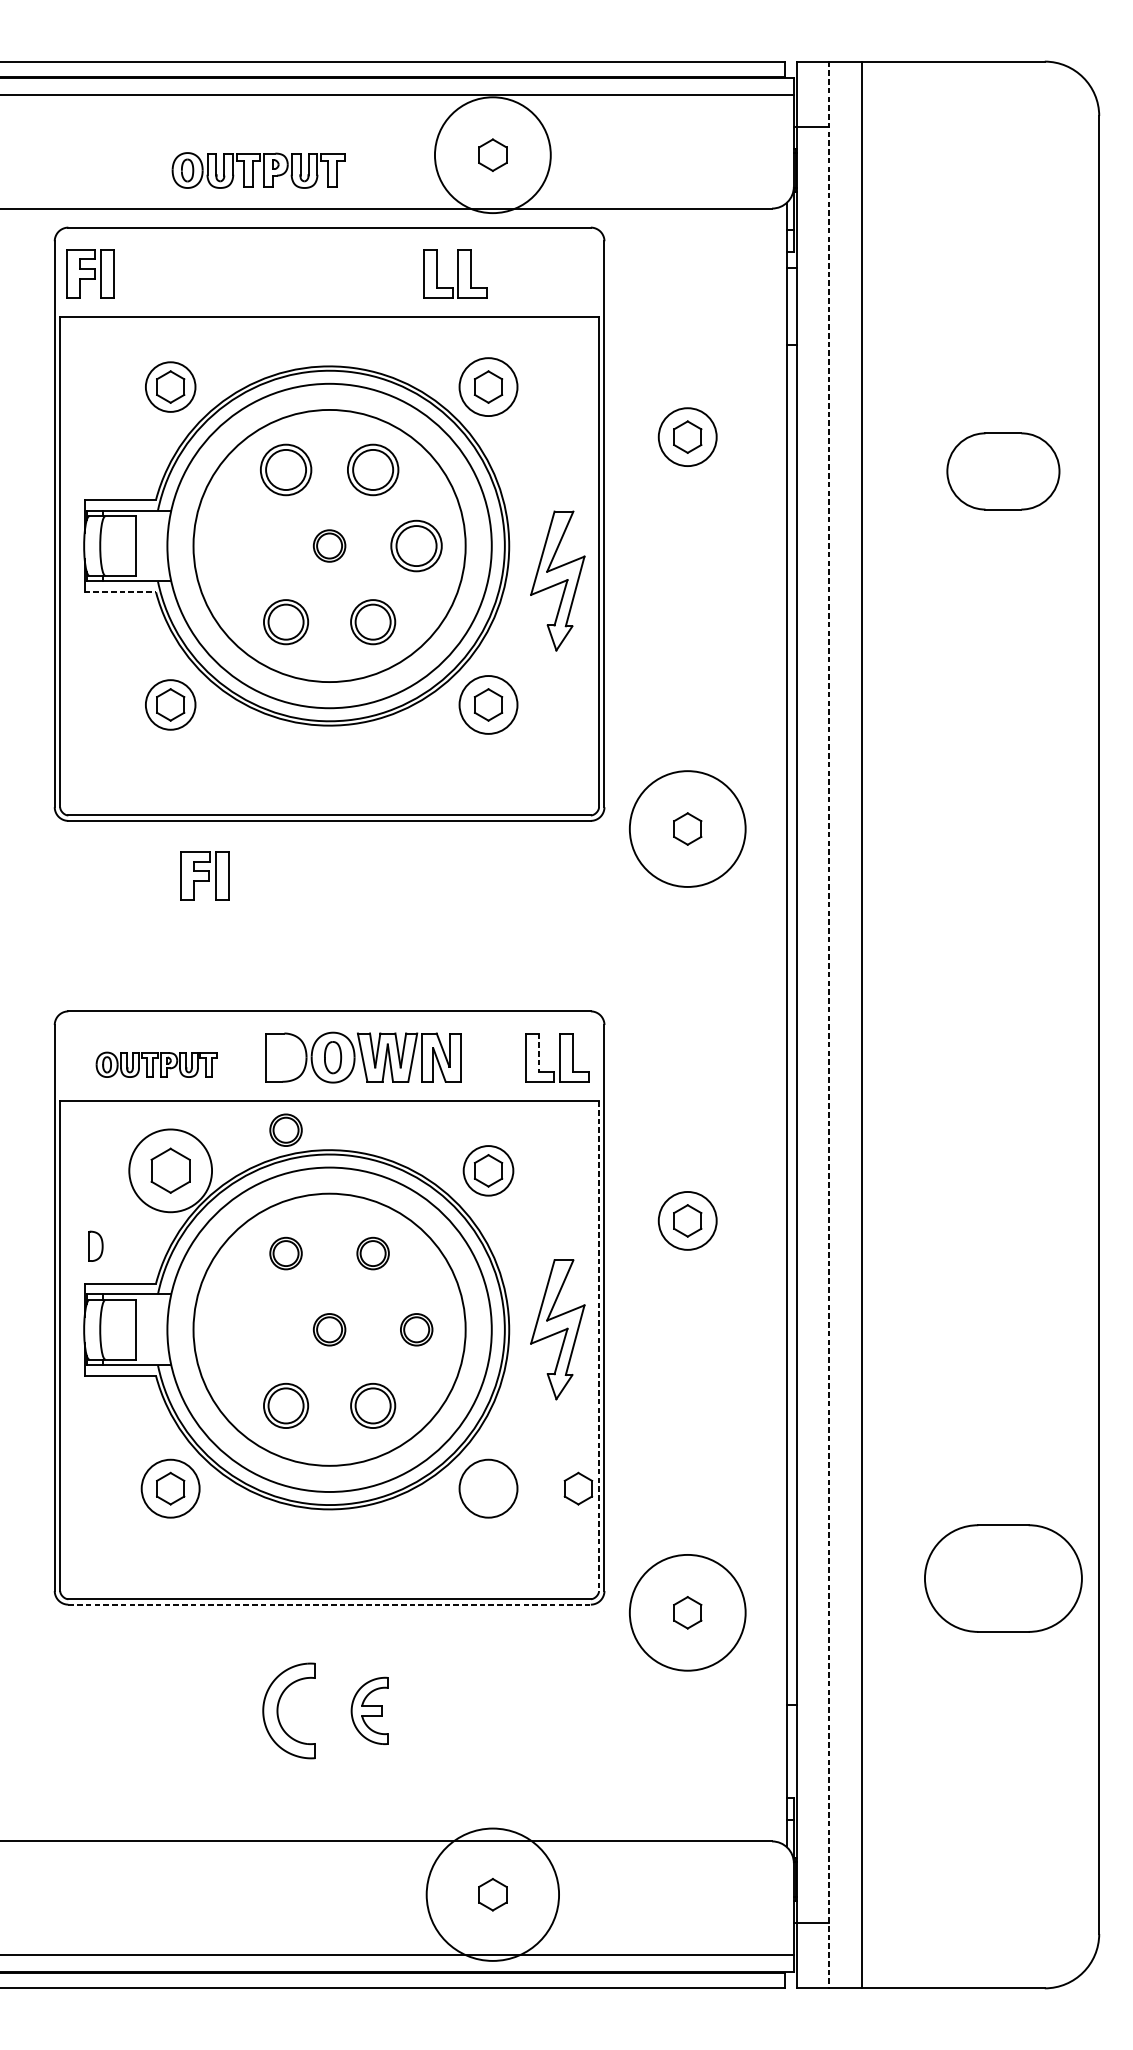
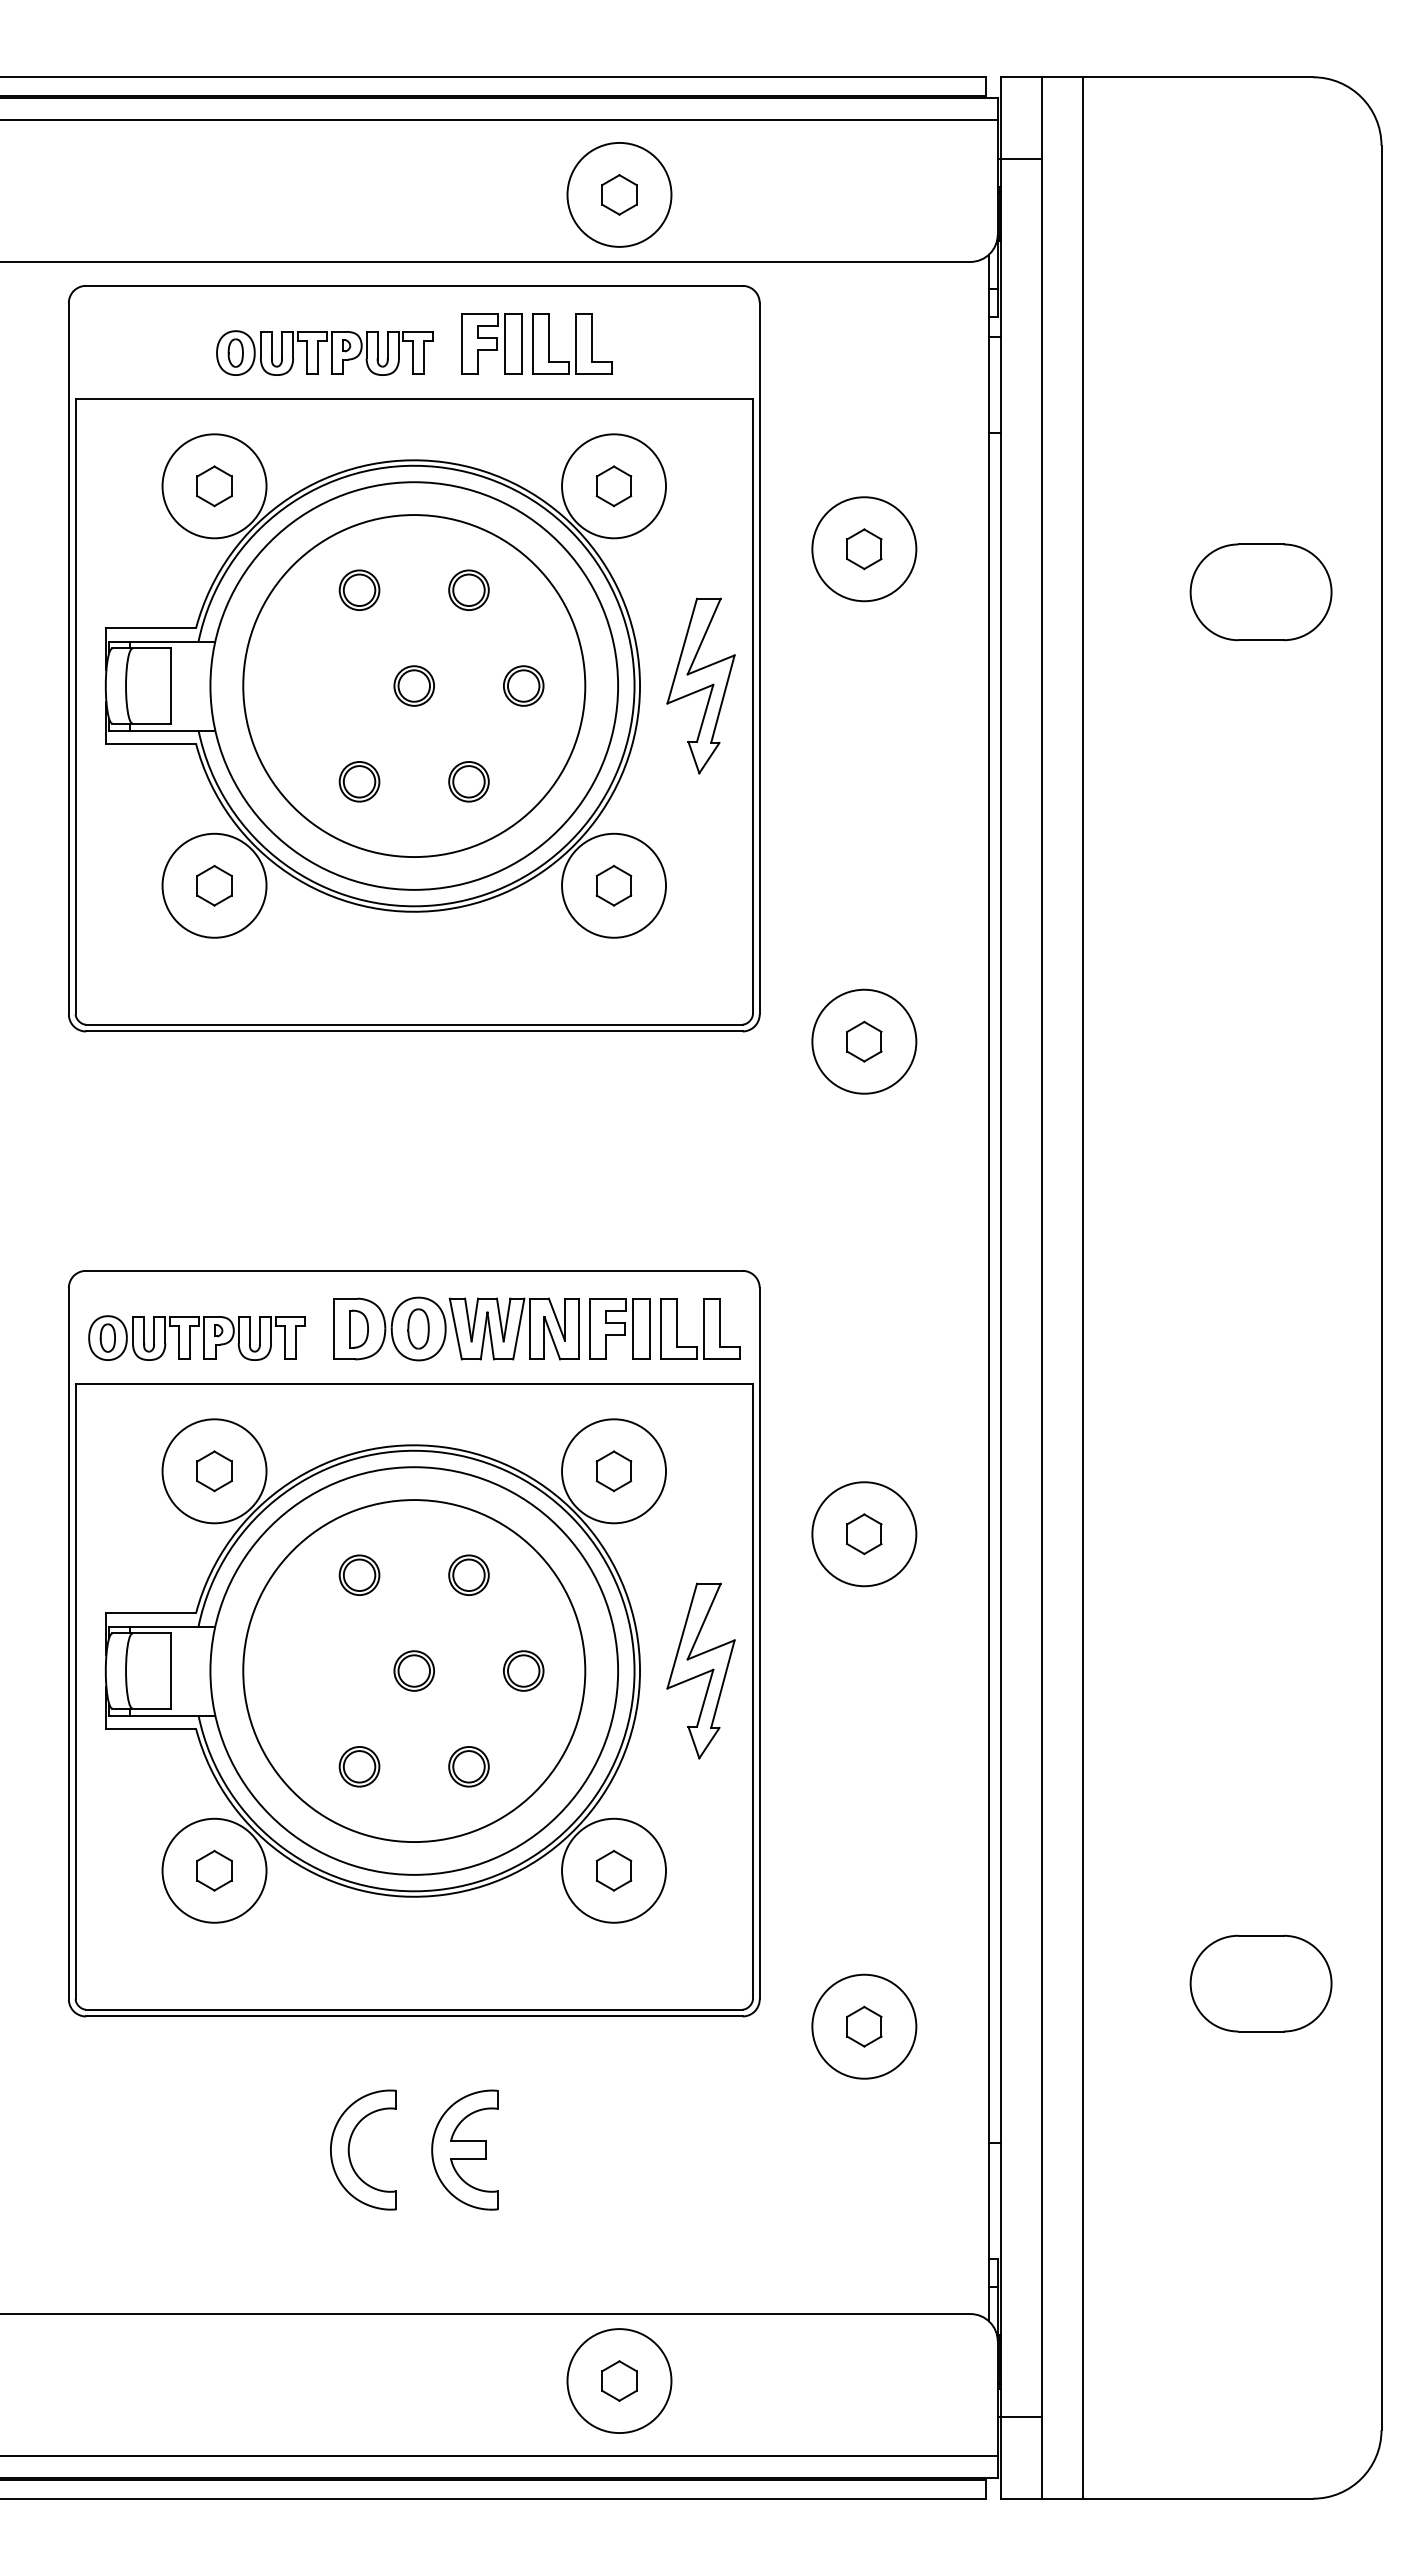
circle: (492, 154) -> (619, 194), size x0.71
part: (258, 170) -> (324, 352), moved
part: (90, 273) -> (491, 343), moved
circle: (170, 387) -> (214, 486), size x1.67
circle: (488, 387) -> (614, 486), size x1.43
circle: (687, 437) -> (864, 549), size x1.43
part: (286, 469) -> (359, 589), size x0.62
part: (372, 469) -> (468, 589), size x0.62
part: (416, 545) -> (523, 685), size x0.62
part: (557, 580) -> (700, 685), moved
line: (120, 592) -> (151, 744), dashed -> solid
part: (286, 621) -> (359, 781), size x0.71
part: (372, 621) -> (468, 781), size x0.71
circle: (170, 704) -> (214, 885), size x1.67
circle: (488, 704) -> (614, 885), size x1.43
circle: (687, 828) -> (864, 1041), size x0.71
part: (204, 875) -> (619, 1328), moved
line: (829, 1025) -> (1042, 1288), dashed -> solid
line: (538, 1053) -> (676, 1323), dashed -> solid
part: (156, 1064) -> (196, 1337), size x1.43
part: (286, 1129) -> (359, 1419), removed
part: (170, 1171) -> (214, 1471), size x0.71
circle: (488, 1171) -> (614, 1471), size x1.67
circle: (687, 1221) -> (864, 1534), size x1.43
part: (95, 1245) -> (358, 1328), moved
line: (598, 1346) -> (752, 1691), dashed -> solid
part: (286, 1405) -> (359, 1766), size x0.71
part: (372, 1405) -> (468, 1766), size x0.71
circle: (170, 1488) -> (214, 1870), size x1.43
circle: (488, 1488) -> (614, 1870), size x1.43
part: (578, 1488) -> (613, 1870), moved
part: (1002, 1578) -> (1260, 1983), size x0.71
line: (329, 1604) -> (414, 2016), dashed -> solid
circle: (687, 1612) -> (864, 2026), size x0.71
part: (369, 1710) -> (464, 2149), size x1.43
circle: (492, 1895) -> (619, 2381), size x0.62

